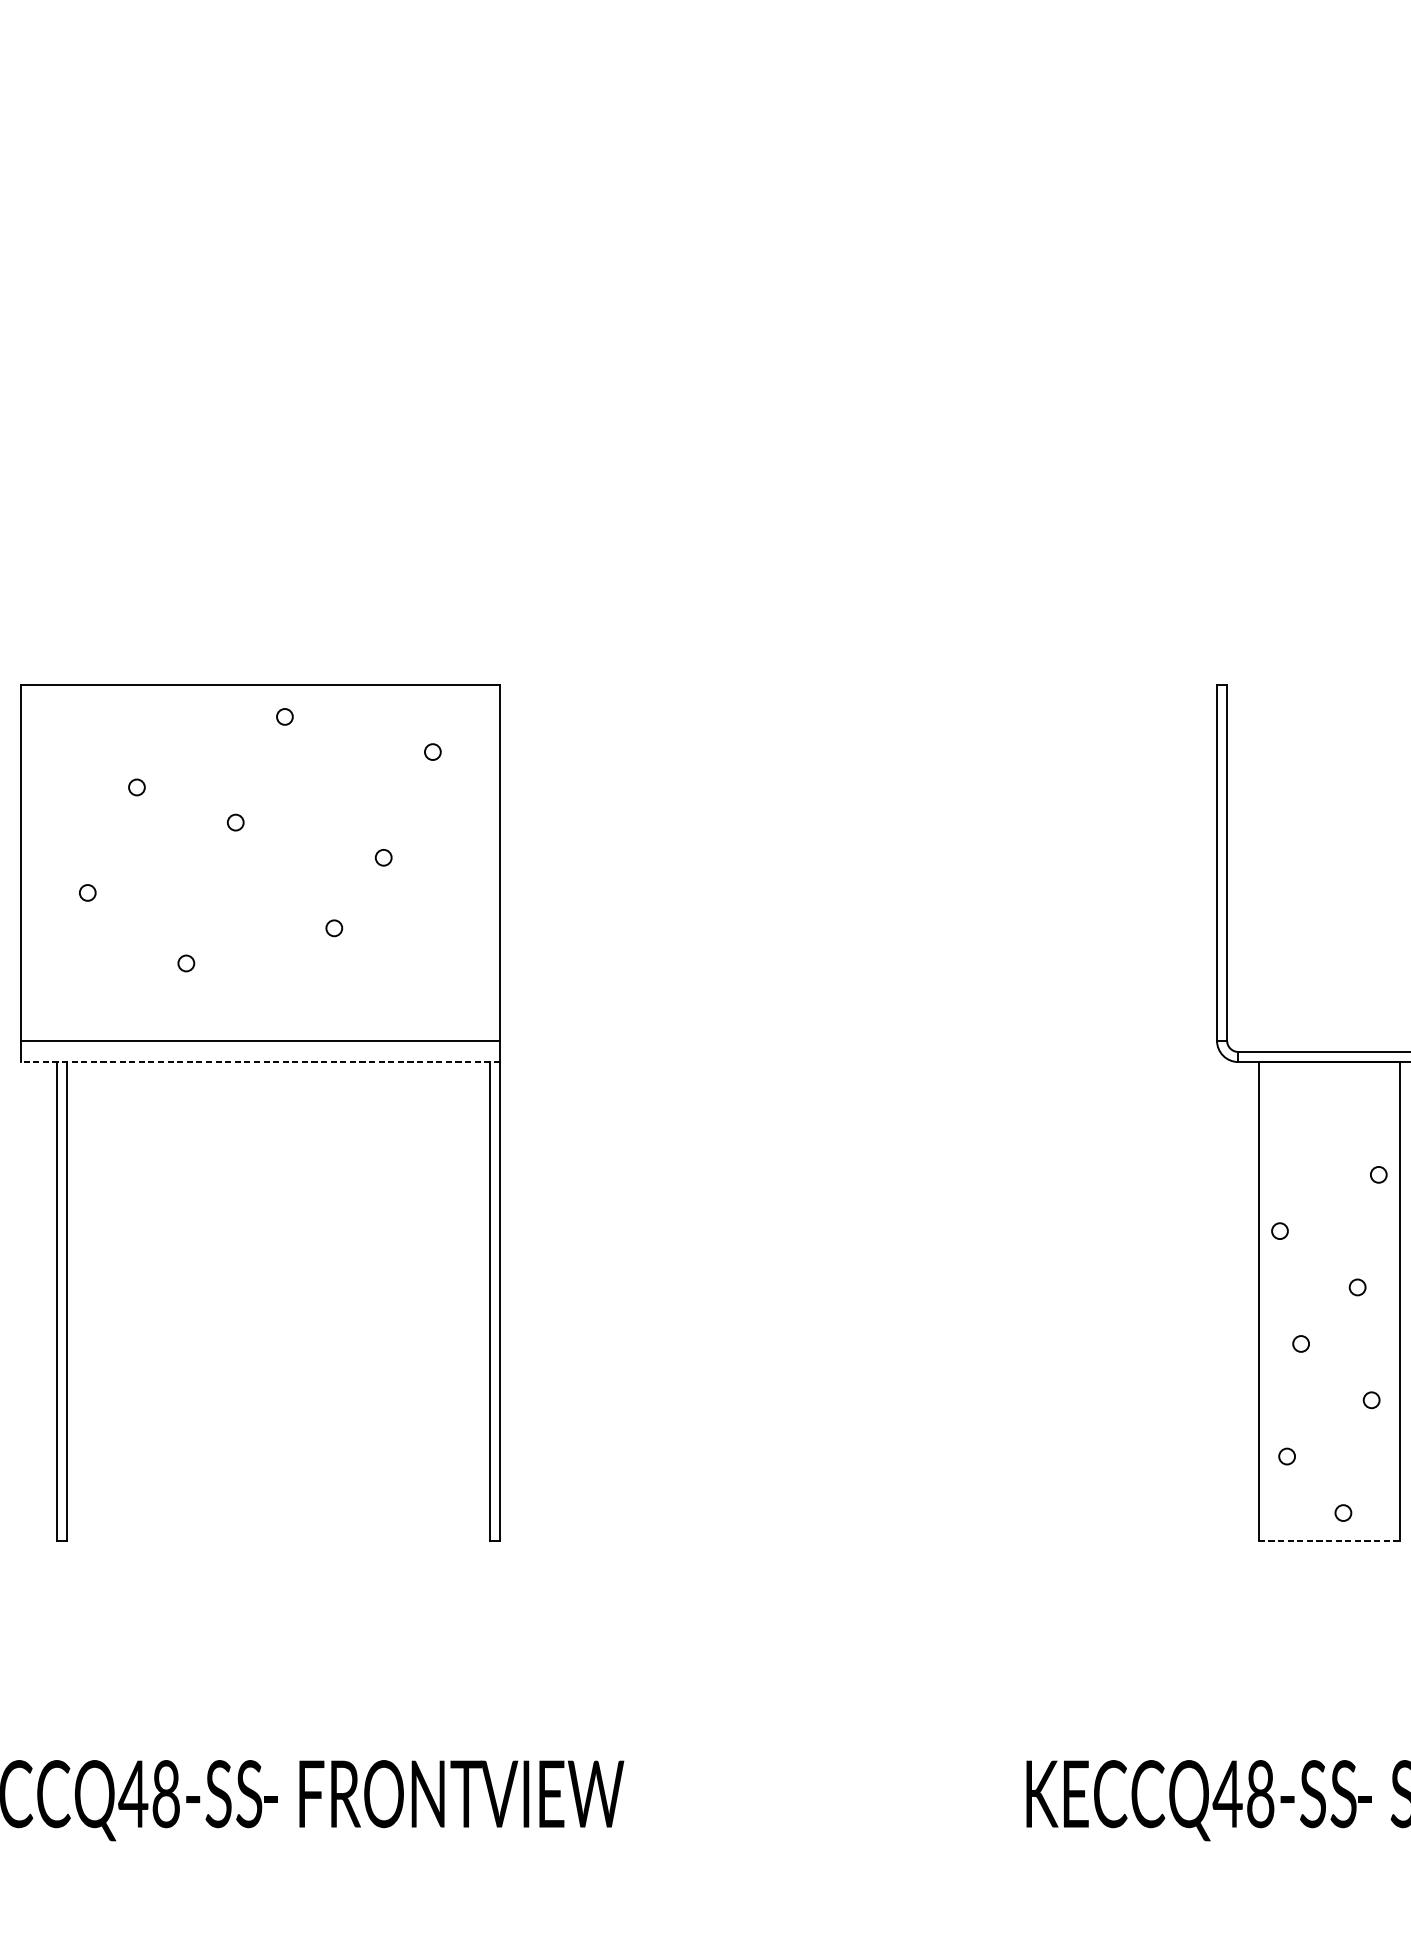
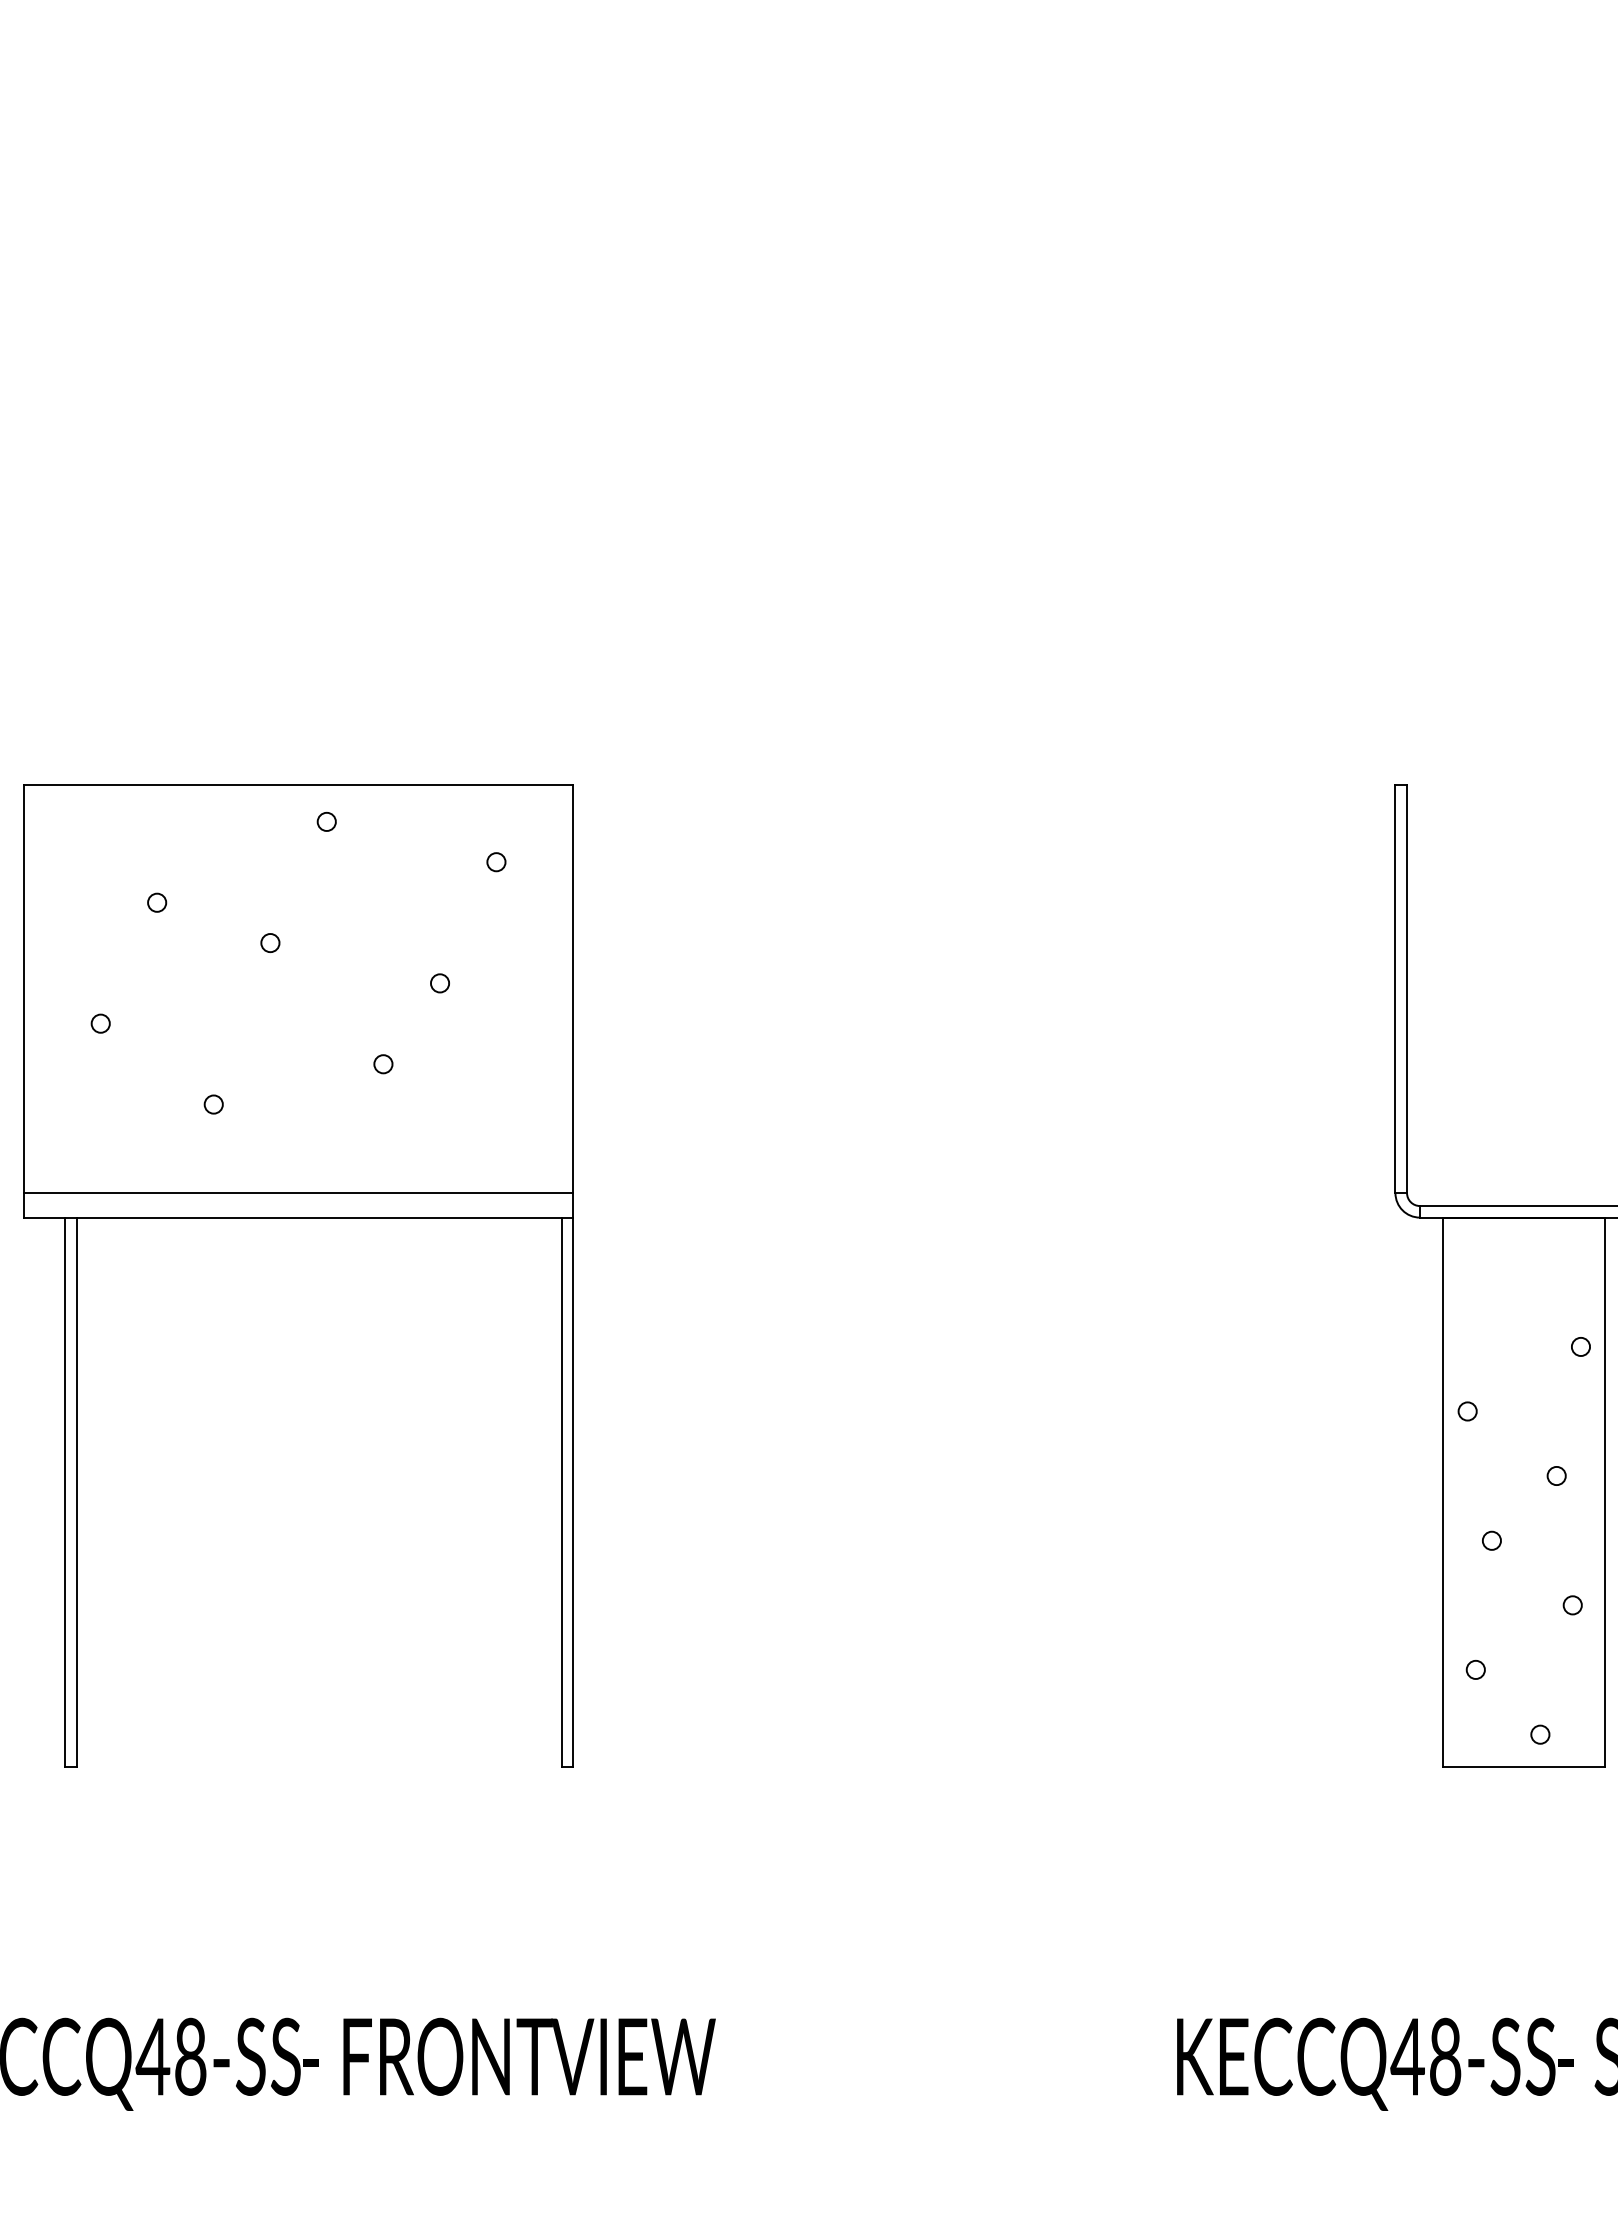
line: (260, 1061) -> (298, 1217), dashed -> solid
line: (1329, 1540) -> (1524, 1766), dashed -> solid

